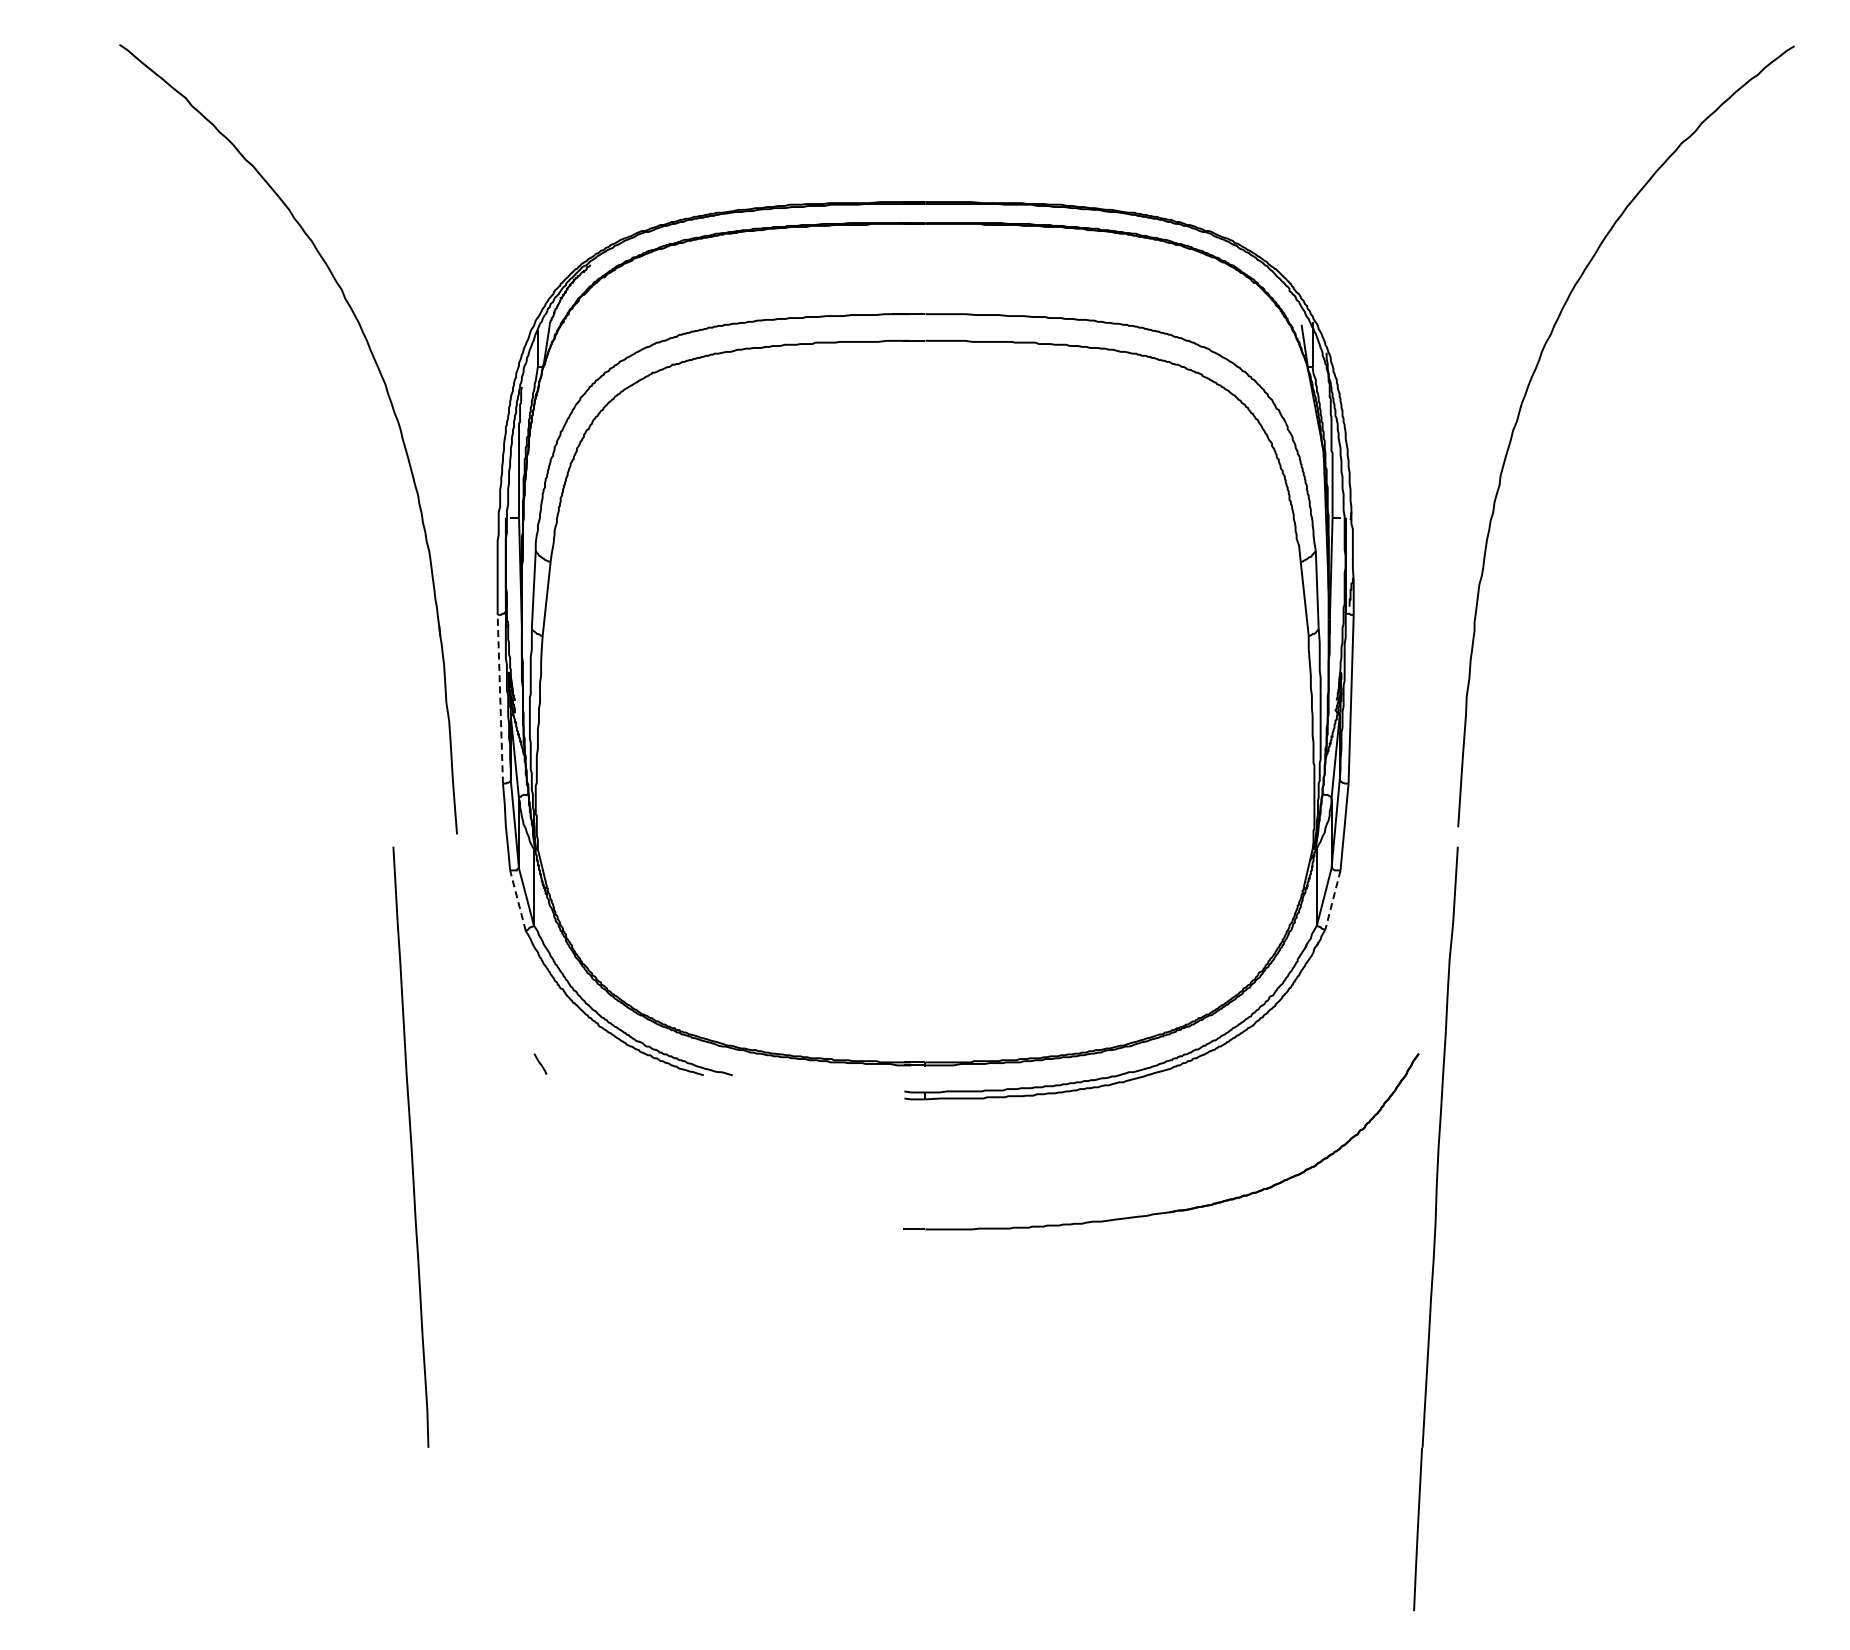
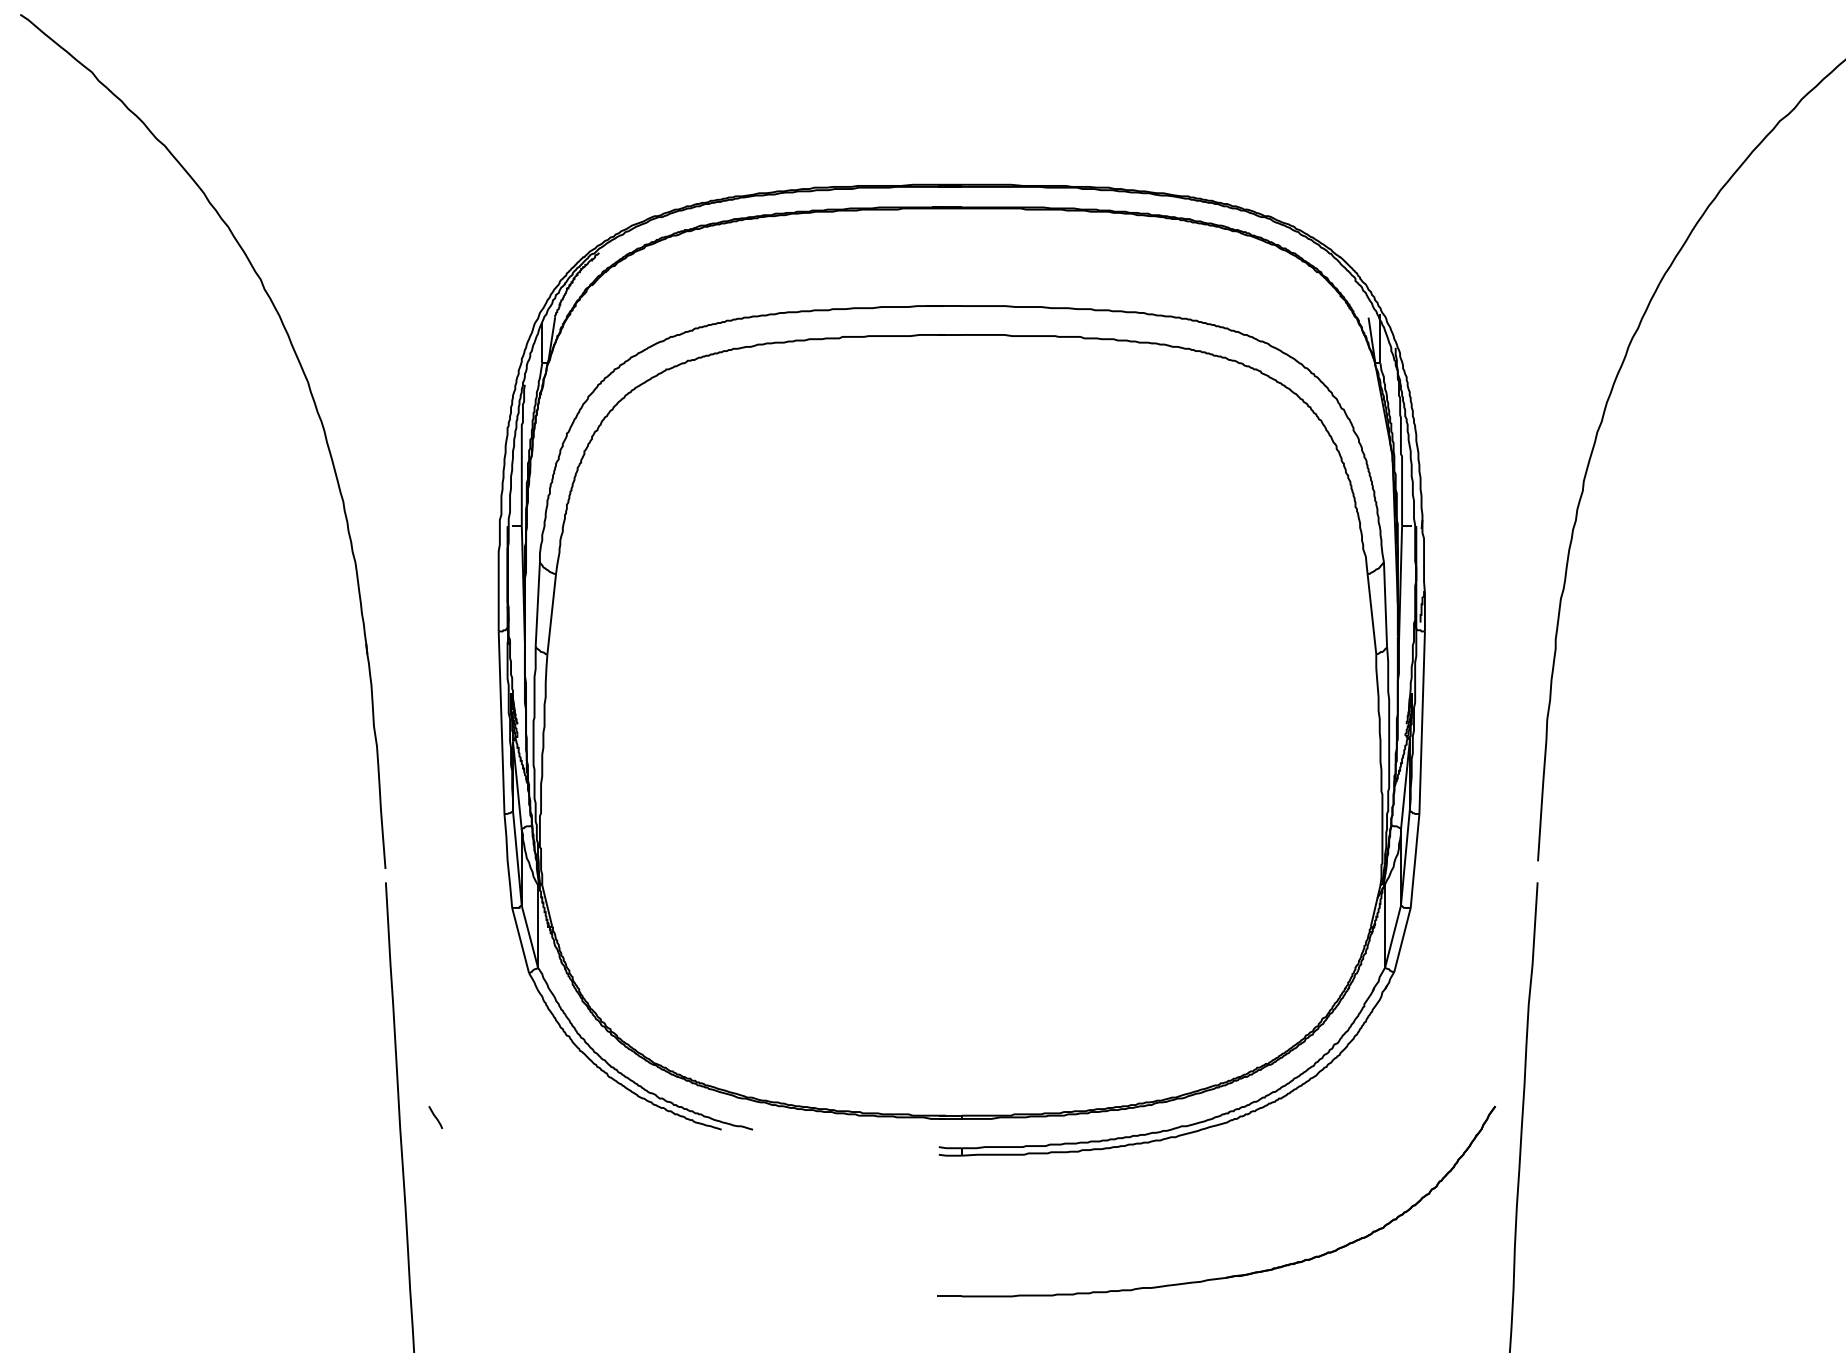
part: (391, 407) -> (314, 407), moved
line: (500, 698) -> (501, 721), dashed -> solid
line: (517, 900) -> (520, 940), dashed -> solid
line: (1332, 900) -> (1402, 940), dashed -> solid
line: (540, 1063) -> (435, 1116), moved

